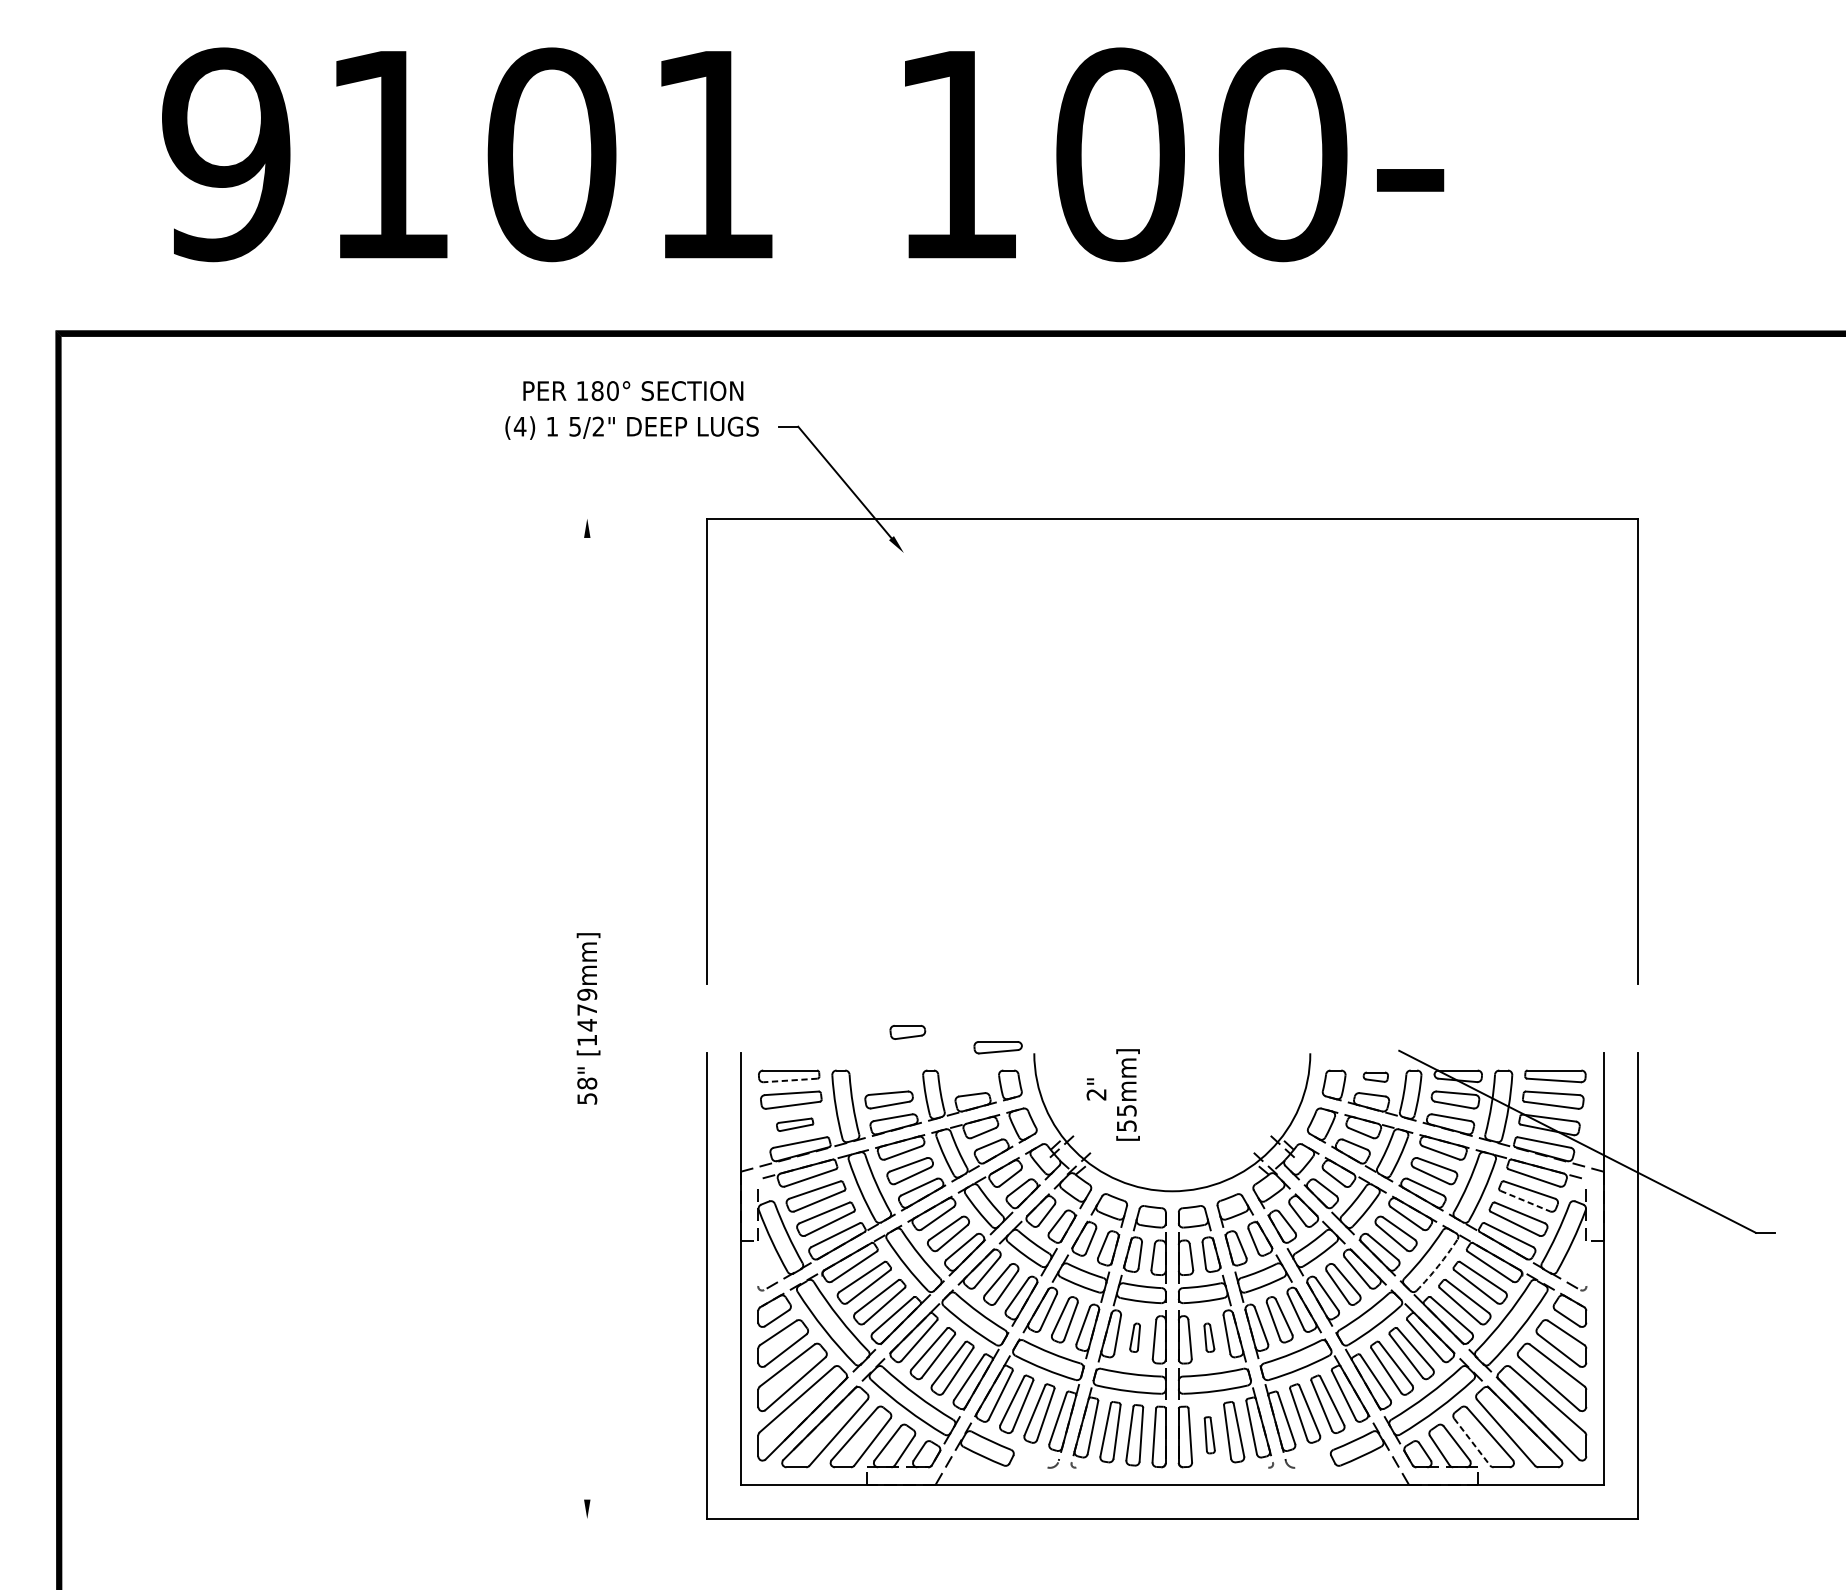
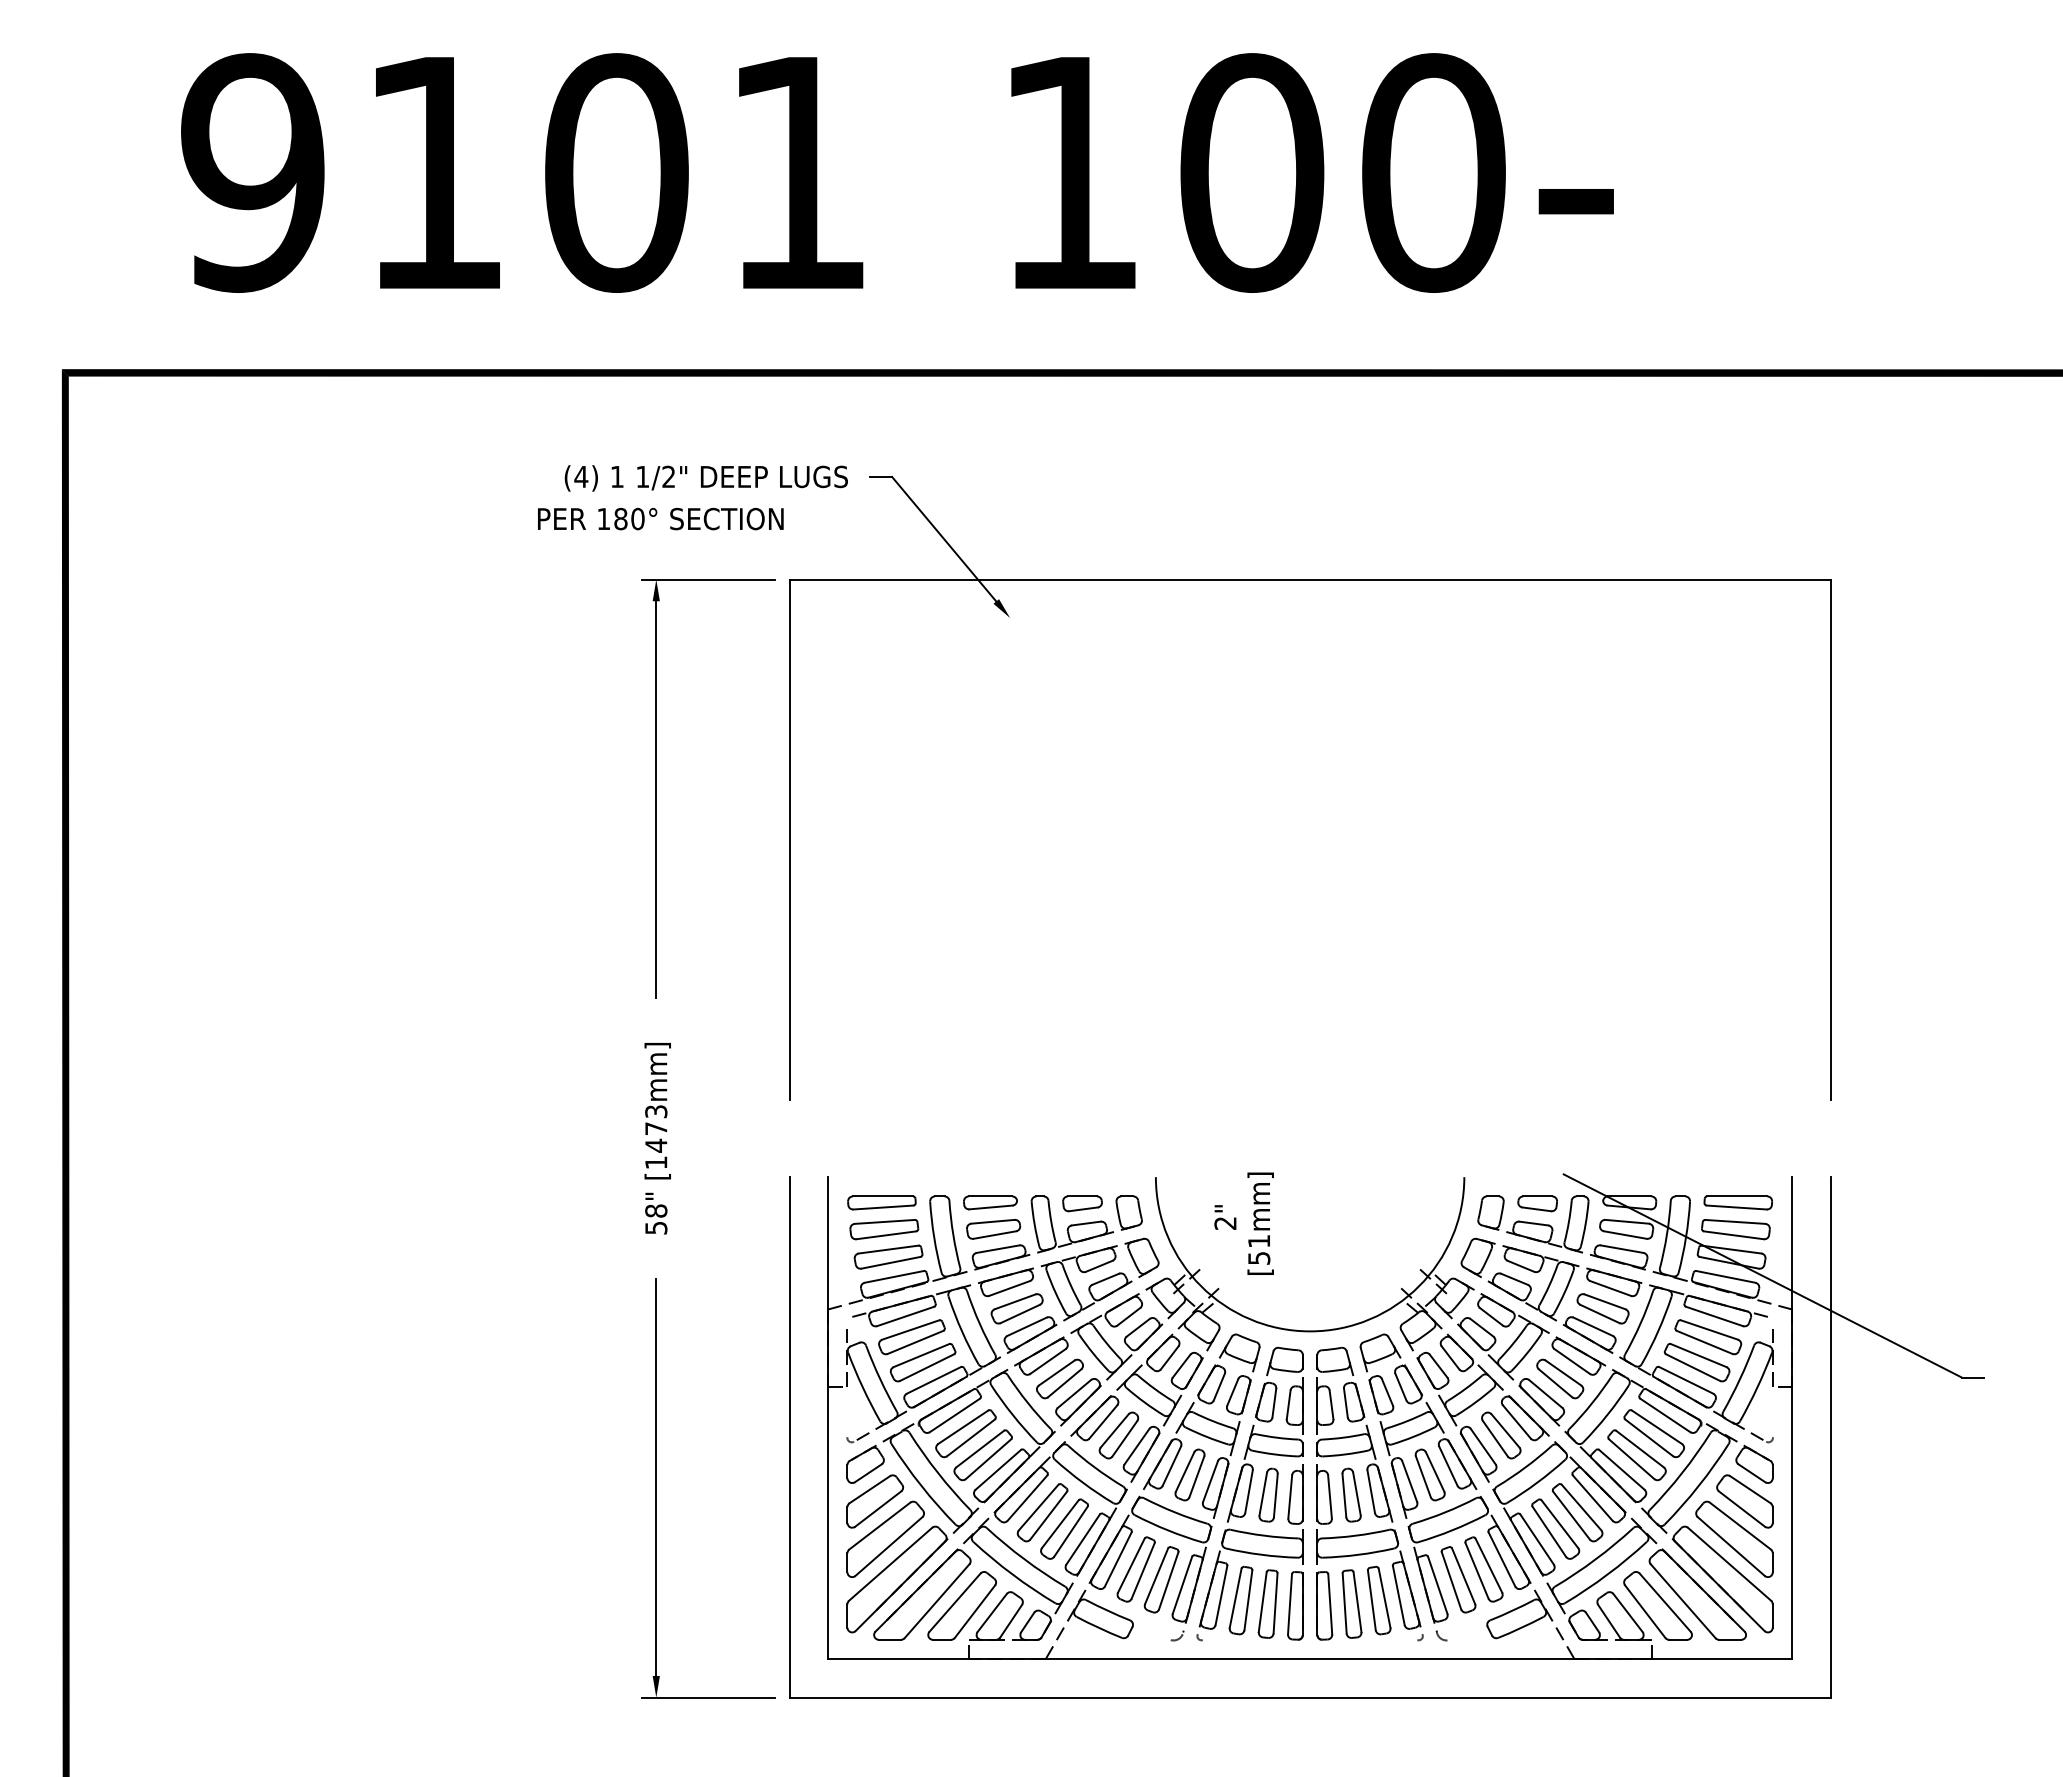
text: (633, 390) -> (660, 518), moved
text: (574, 427) -> (642, 477), 5/2" -> 1/2"
line: (633, 518) -> (708, 579), added
line: (587, 715) -> (656, 799), added
text: (587, 994) -> (656, 1111), [1479mm] -> [1473mm]
part: (907, 1032) -> (1082, 1203), moved
part: (998, 1047) -> (990, 1202), moved
part: (1375, 1076) -> (1537, 1203), size x1.43
line: (789, 1080) -> (882, 1207), dashed -> solid
text: (1127, 1110) -> (1259, 1241), [55mm] -> [51mm]
part: (795, 1124) -> (888, 1256), size x1.67
line: (1526, 1201) -> (1705, 1342), dashed -> solid
arc: (1438, 1265) -> (1607, 1414), dashed -> solid
line: (587, 1322) -> (656, 1477), added
part: (1135, 1337) -> (1268, 1494), size x1.67
part: (1209, 1337) -> (1351, 1494), size x1.67
part: (1209, 1434) -> (1351, 1603), size x1.67
line: (1472, 1442) -> (1645, 1612), dashed -> solid
line: (633, 1518) -> (708, 1697), added

